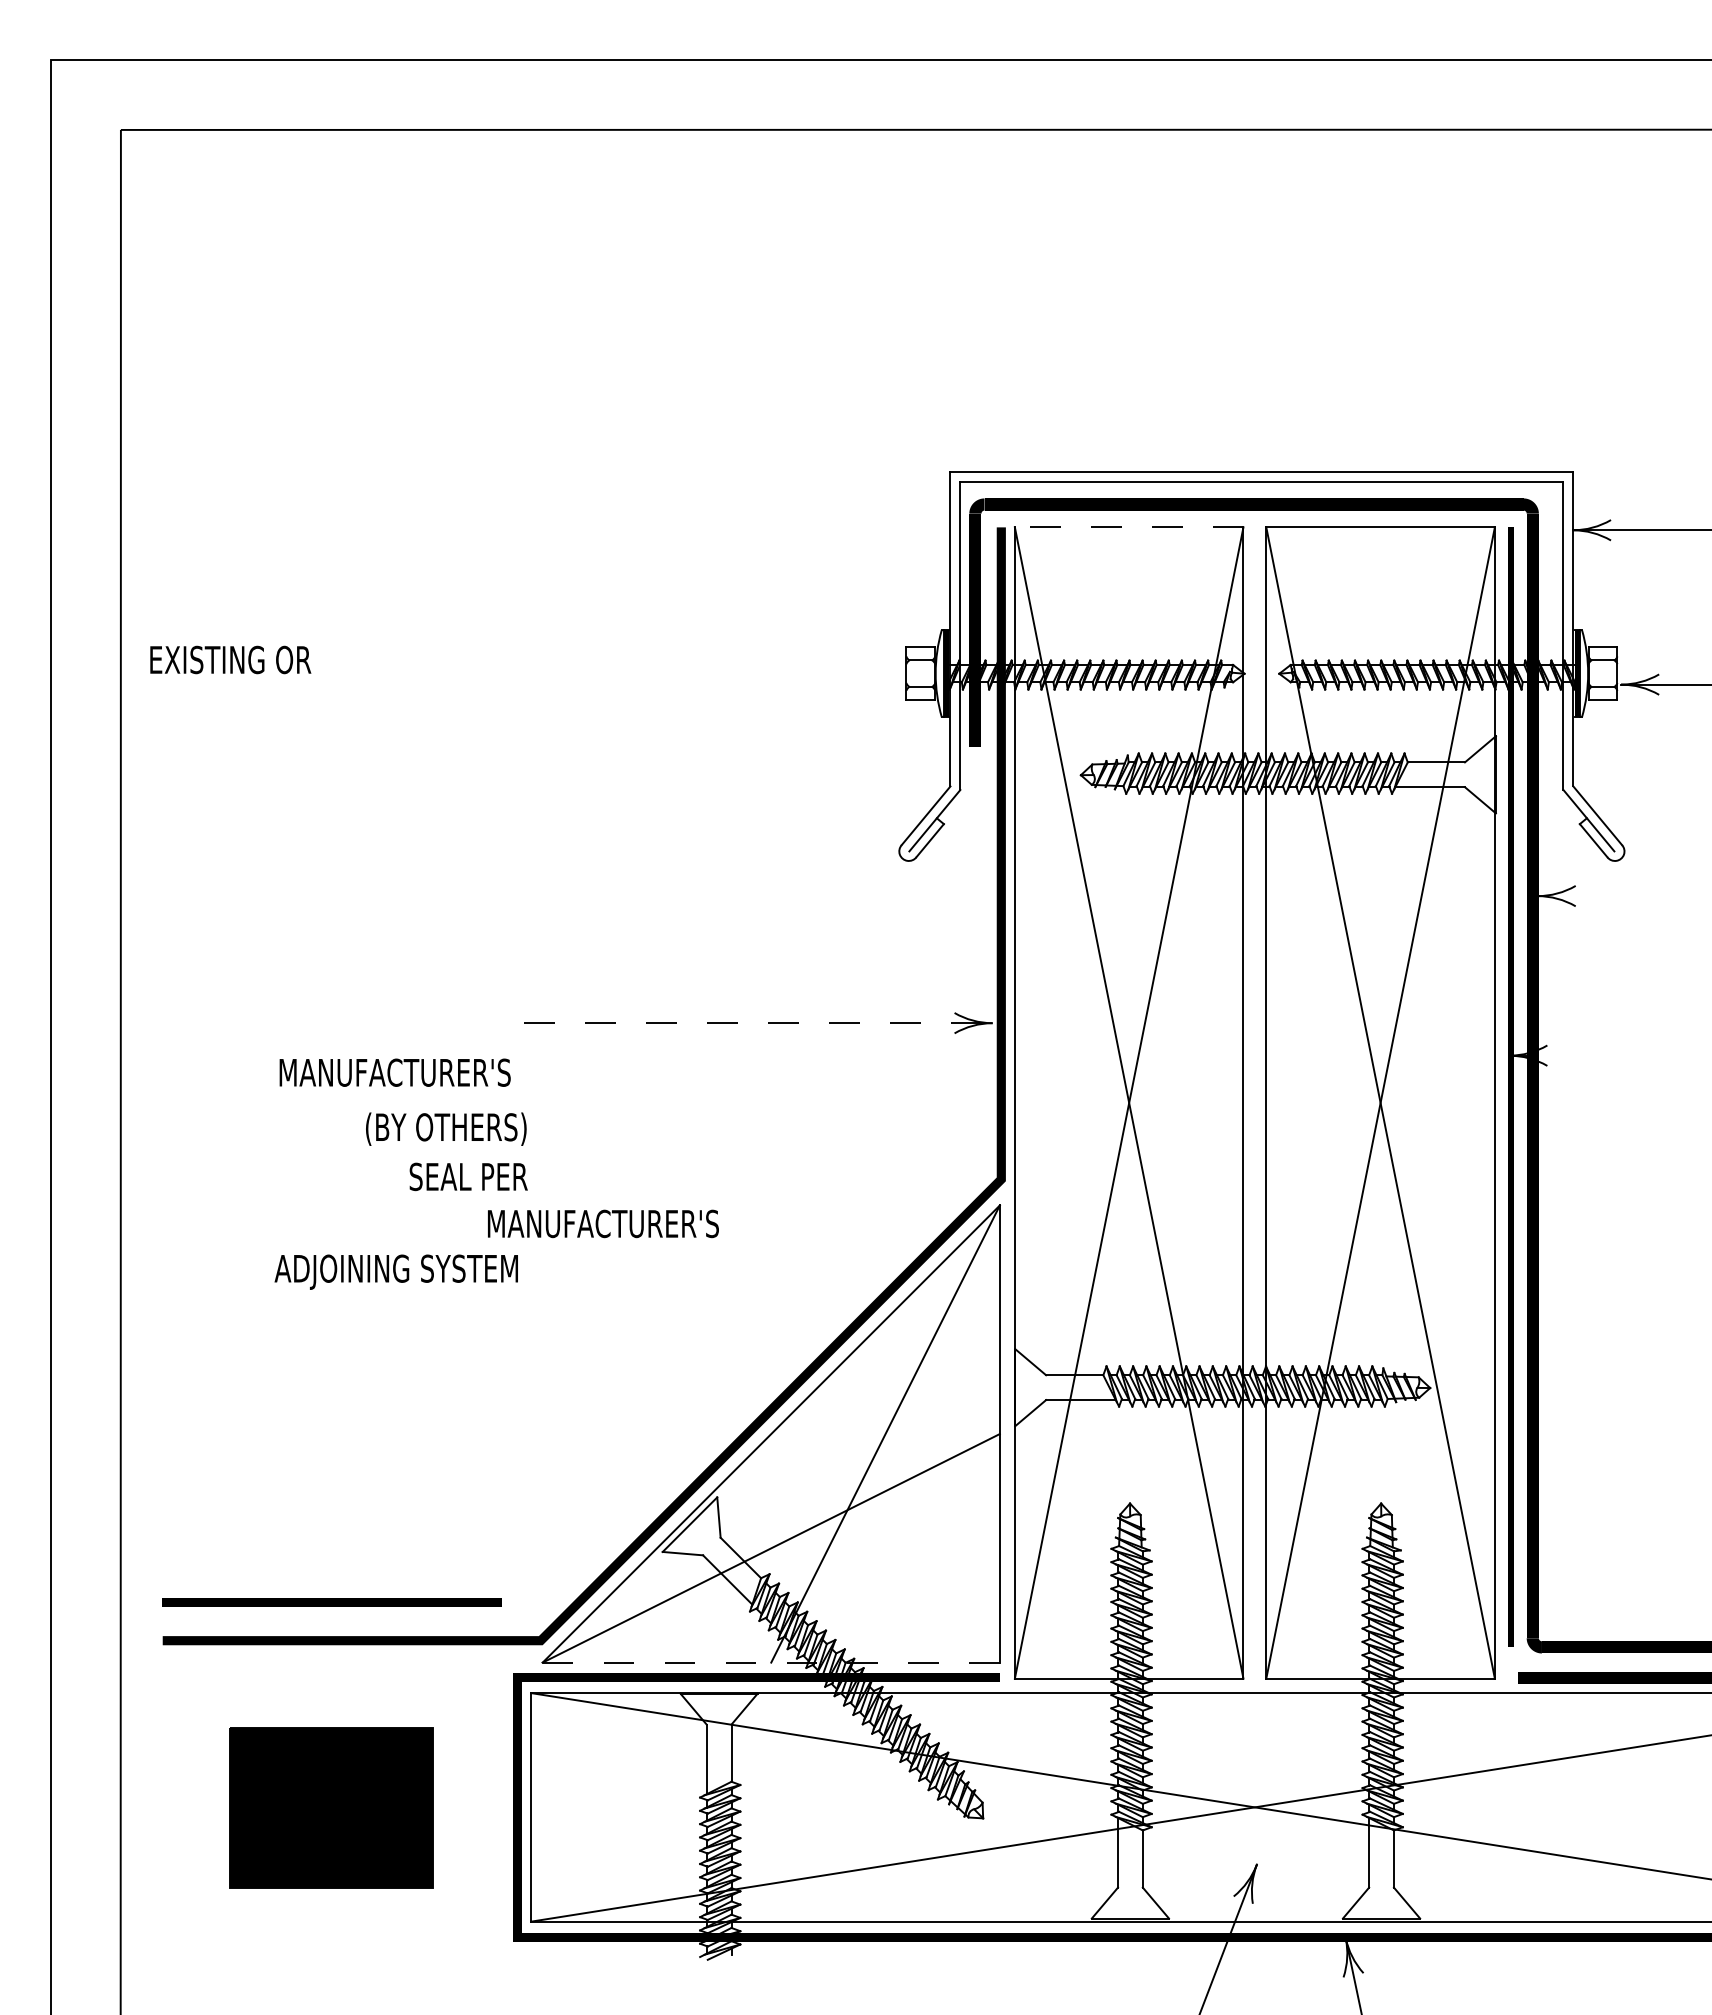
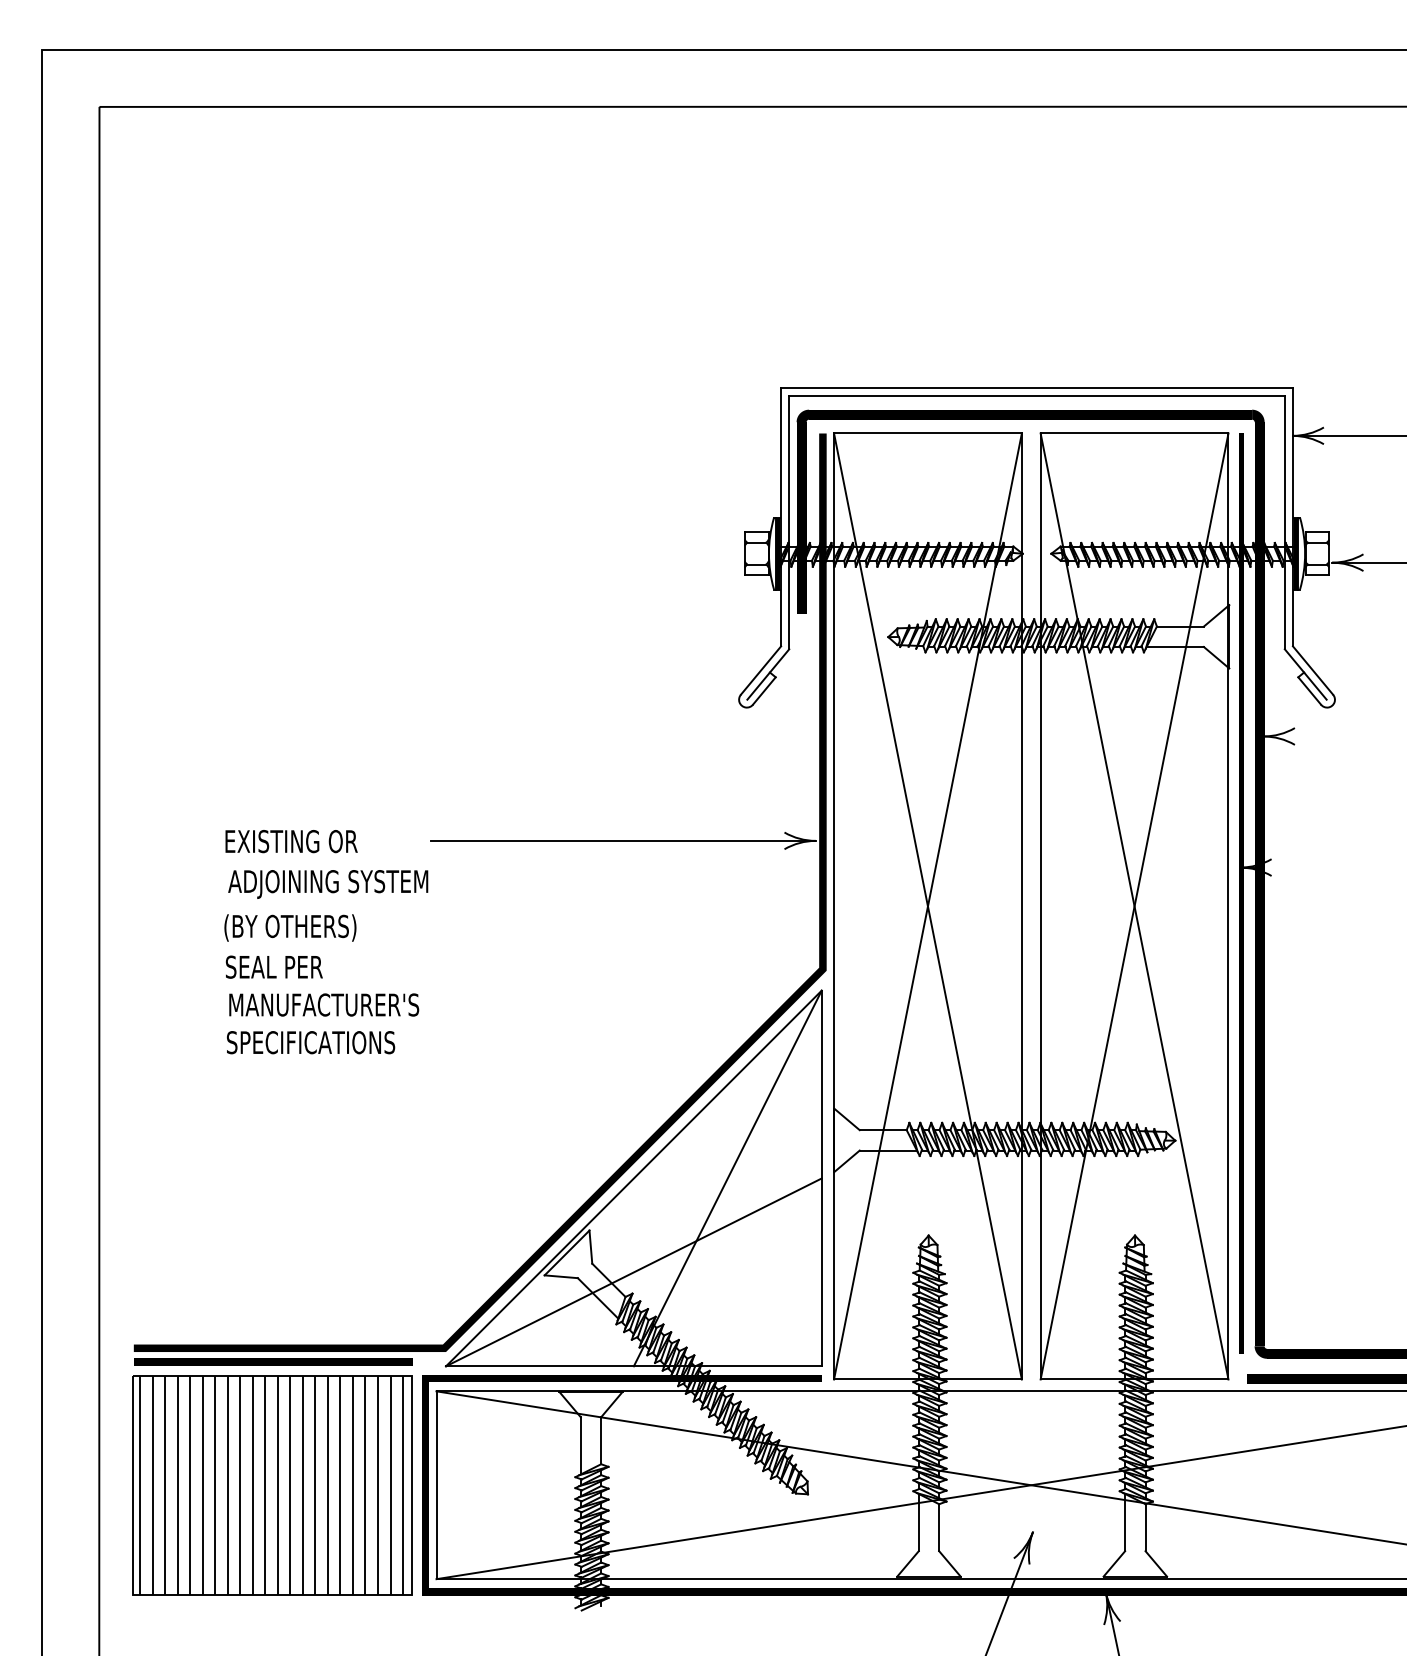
line: (1128, 527) -> (927, 433), dashed -> solid
text: (230, 659) -> (291, 841), moved
line: (759, 1023) -> (624, 841), dashed -> solid
text: (398, 1075) -> (327, 883), MANUFACTURER'S -> ADJOINING SYSTEM
text: (446, 1128) -> (290, 927), moved
text: (468, 1176) -> (274, 966), moved
text: (603, 1223) -> (324, 1004), moved
text: (395, 1271) -> (325, 1044), ADJOINING SYSTEM -> SPECIFICATIONS
line: (331, 1602) -> (272, 1362), moved
line: (771, 1662) -> (634, 1366), dashed -> solid
part: (331, 1807) -> (272, 1485), size x1.67

